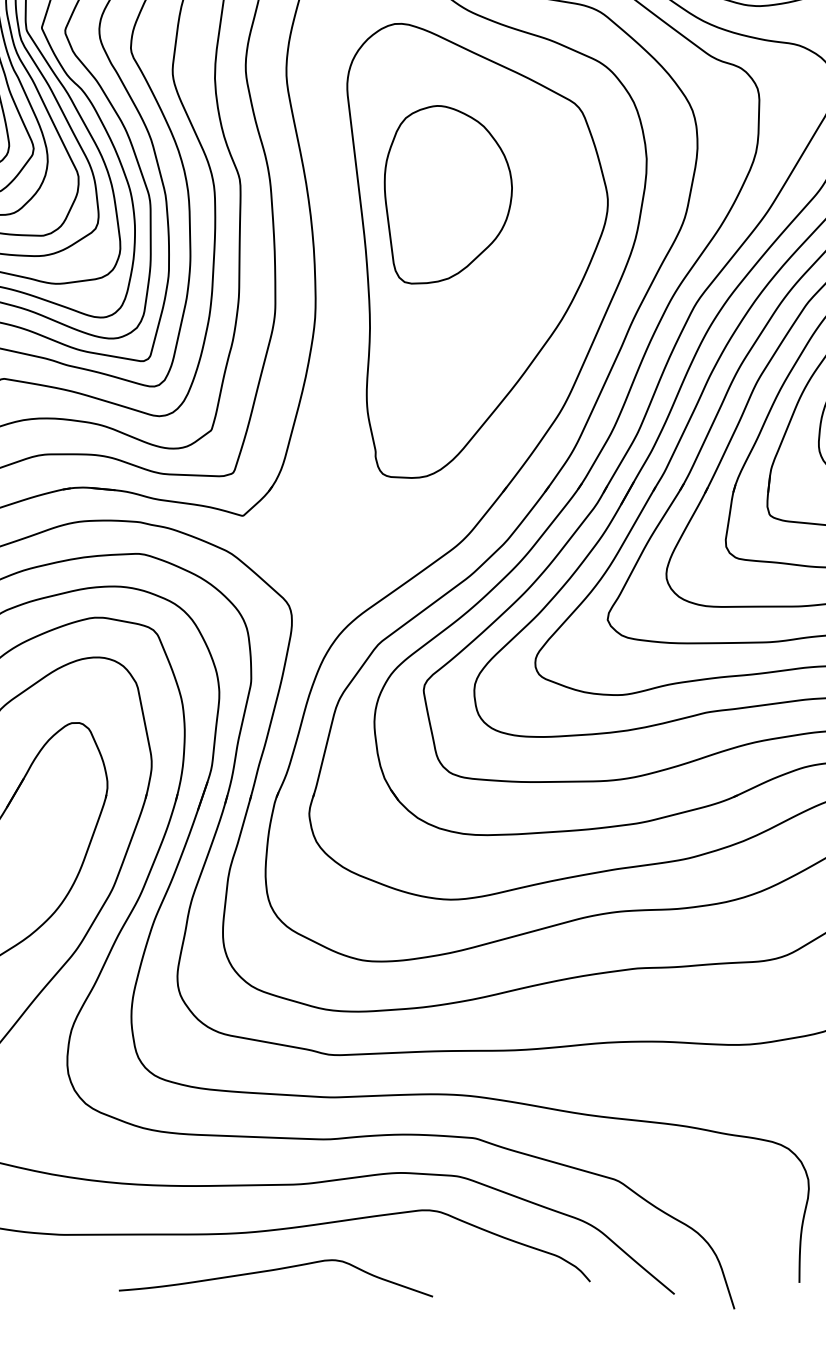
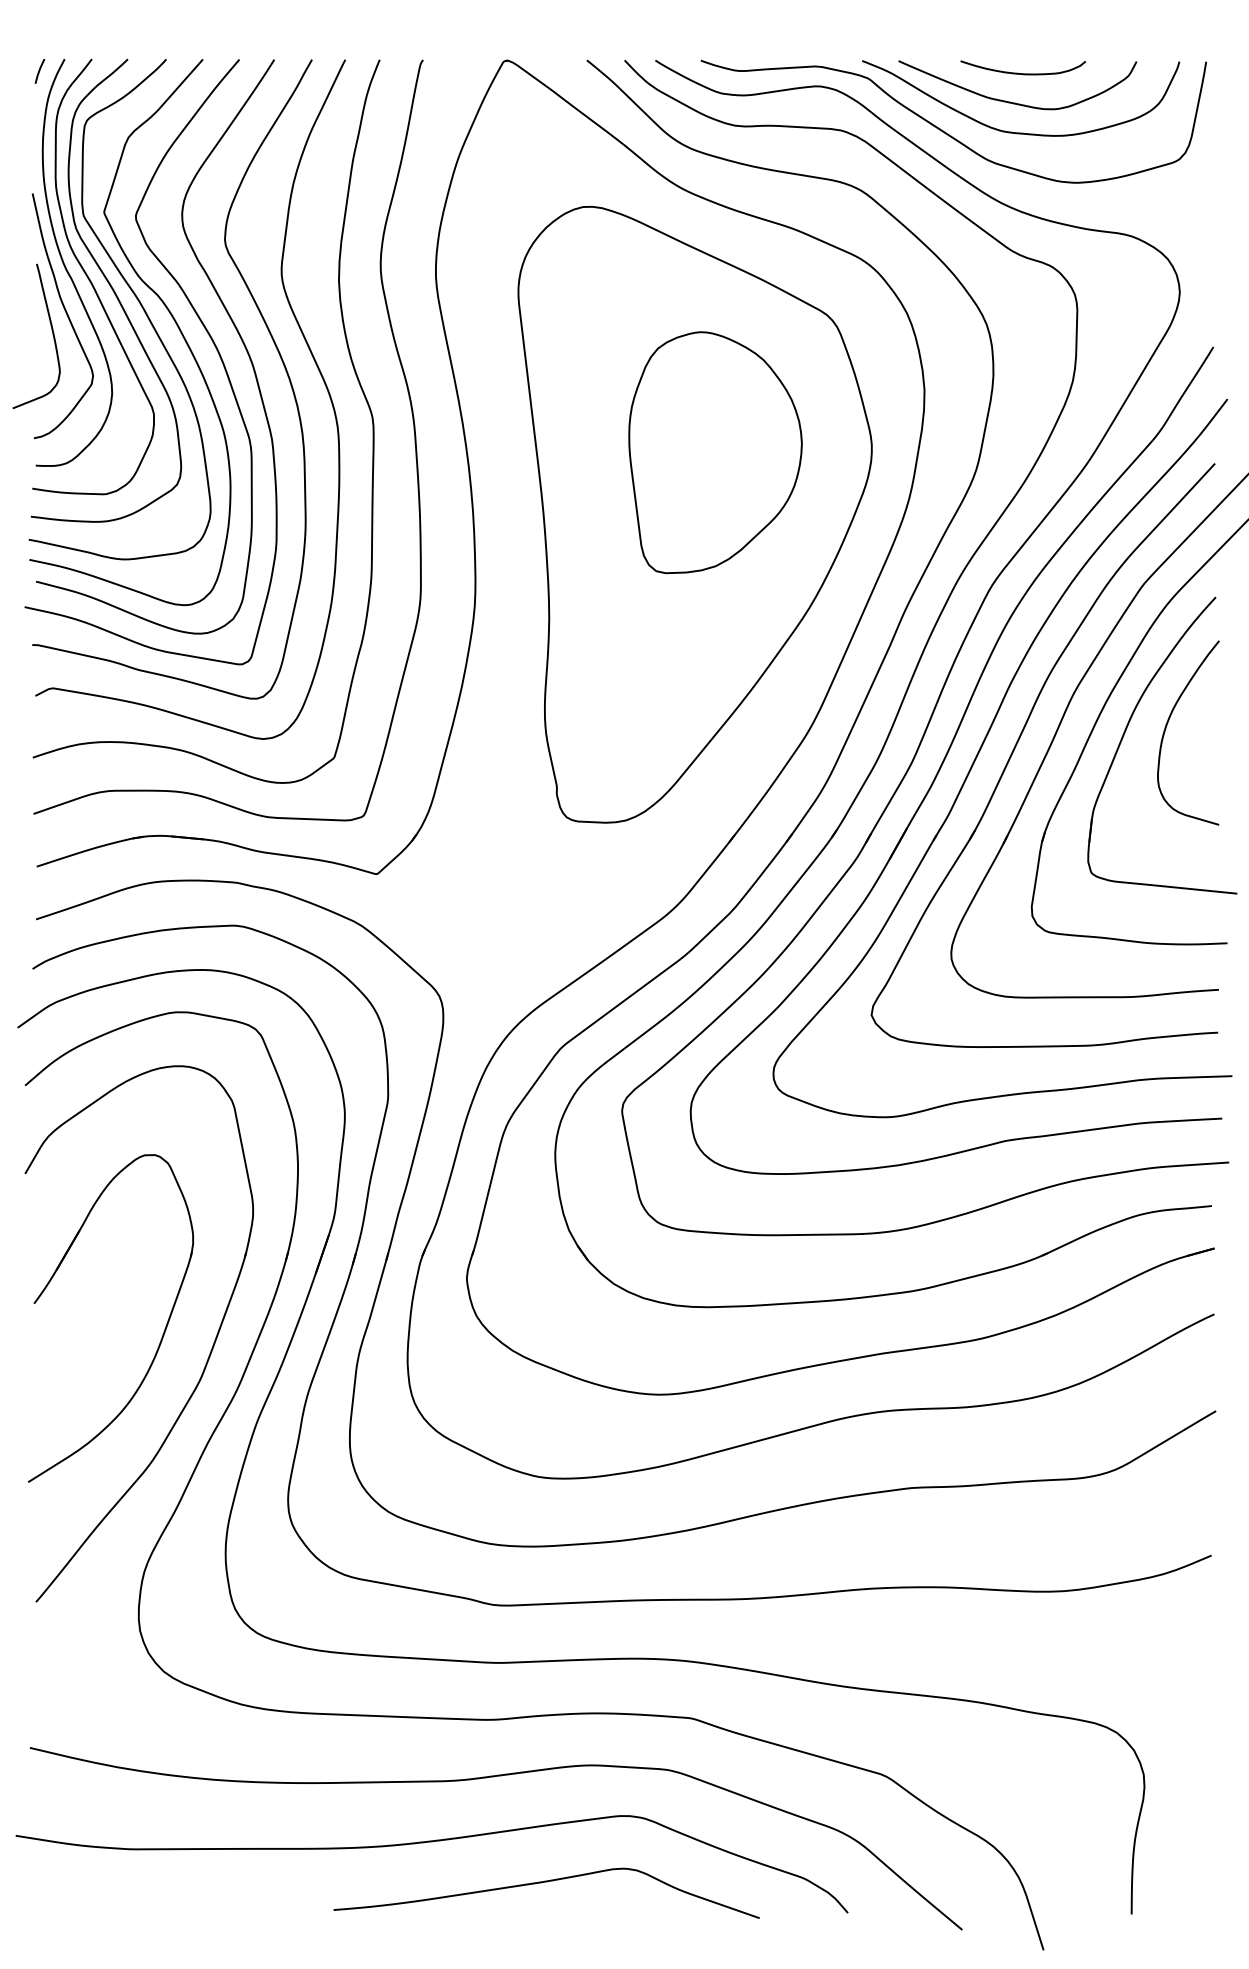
part: (448, 194) -> (715, 452), moved
curve: (275, 1270) -> (546, 1882), moved

